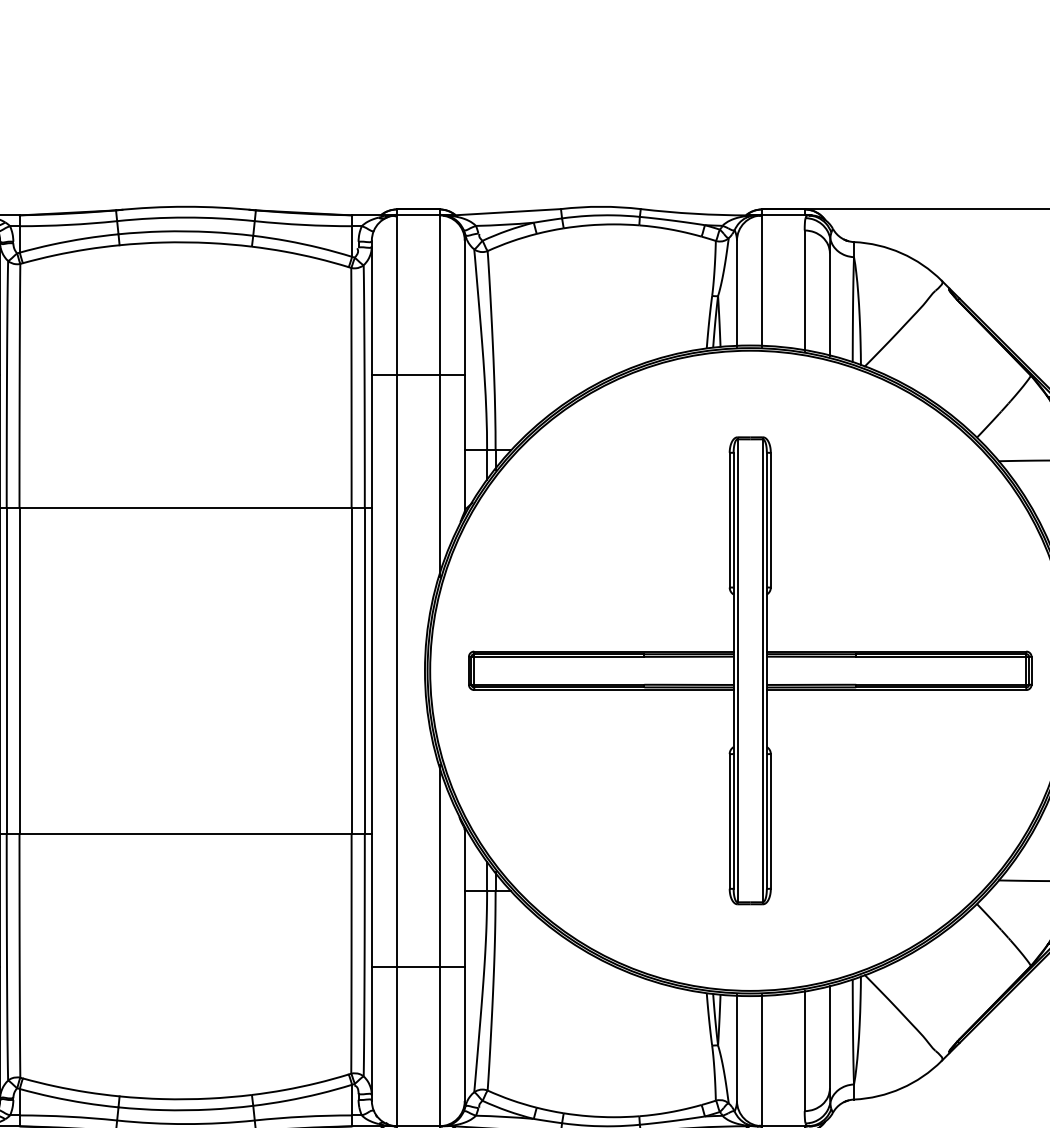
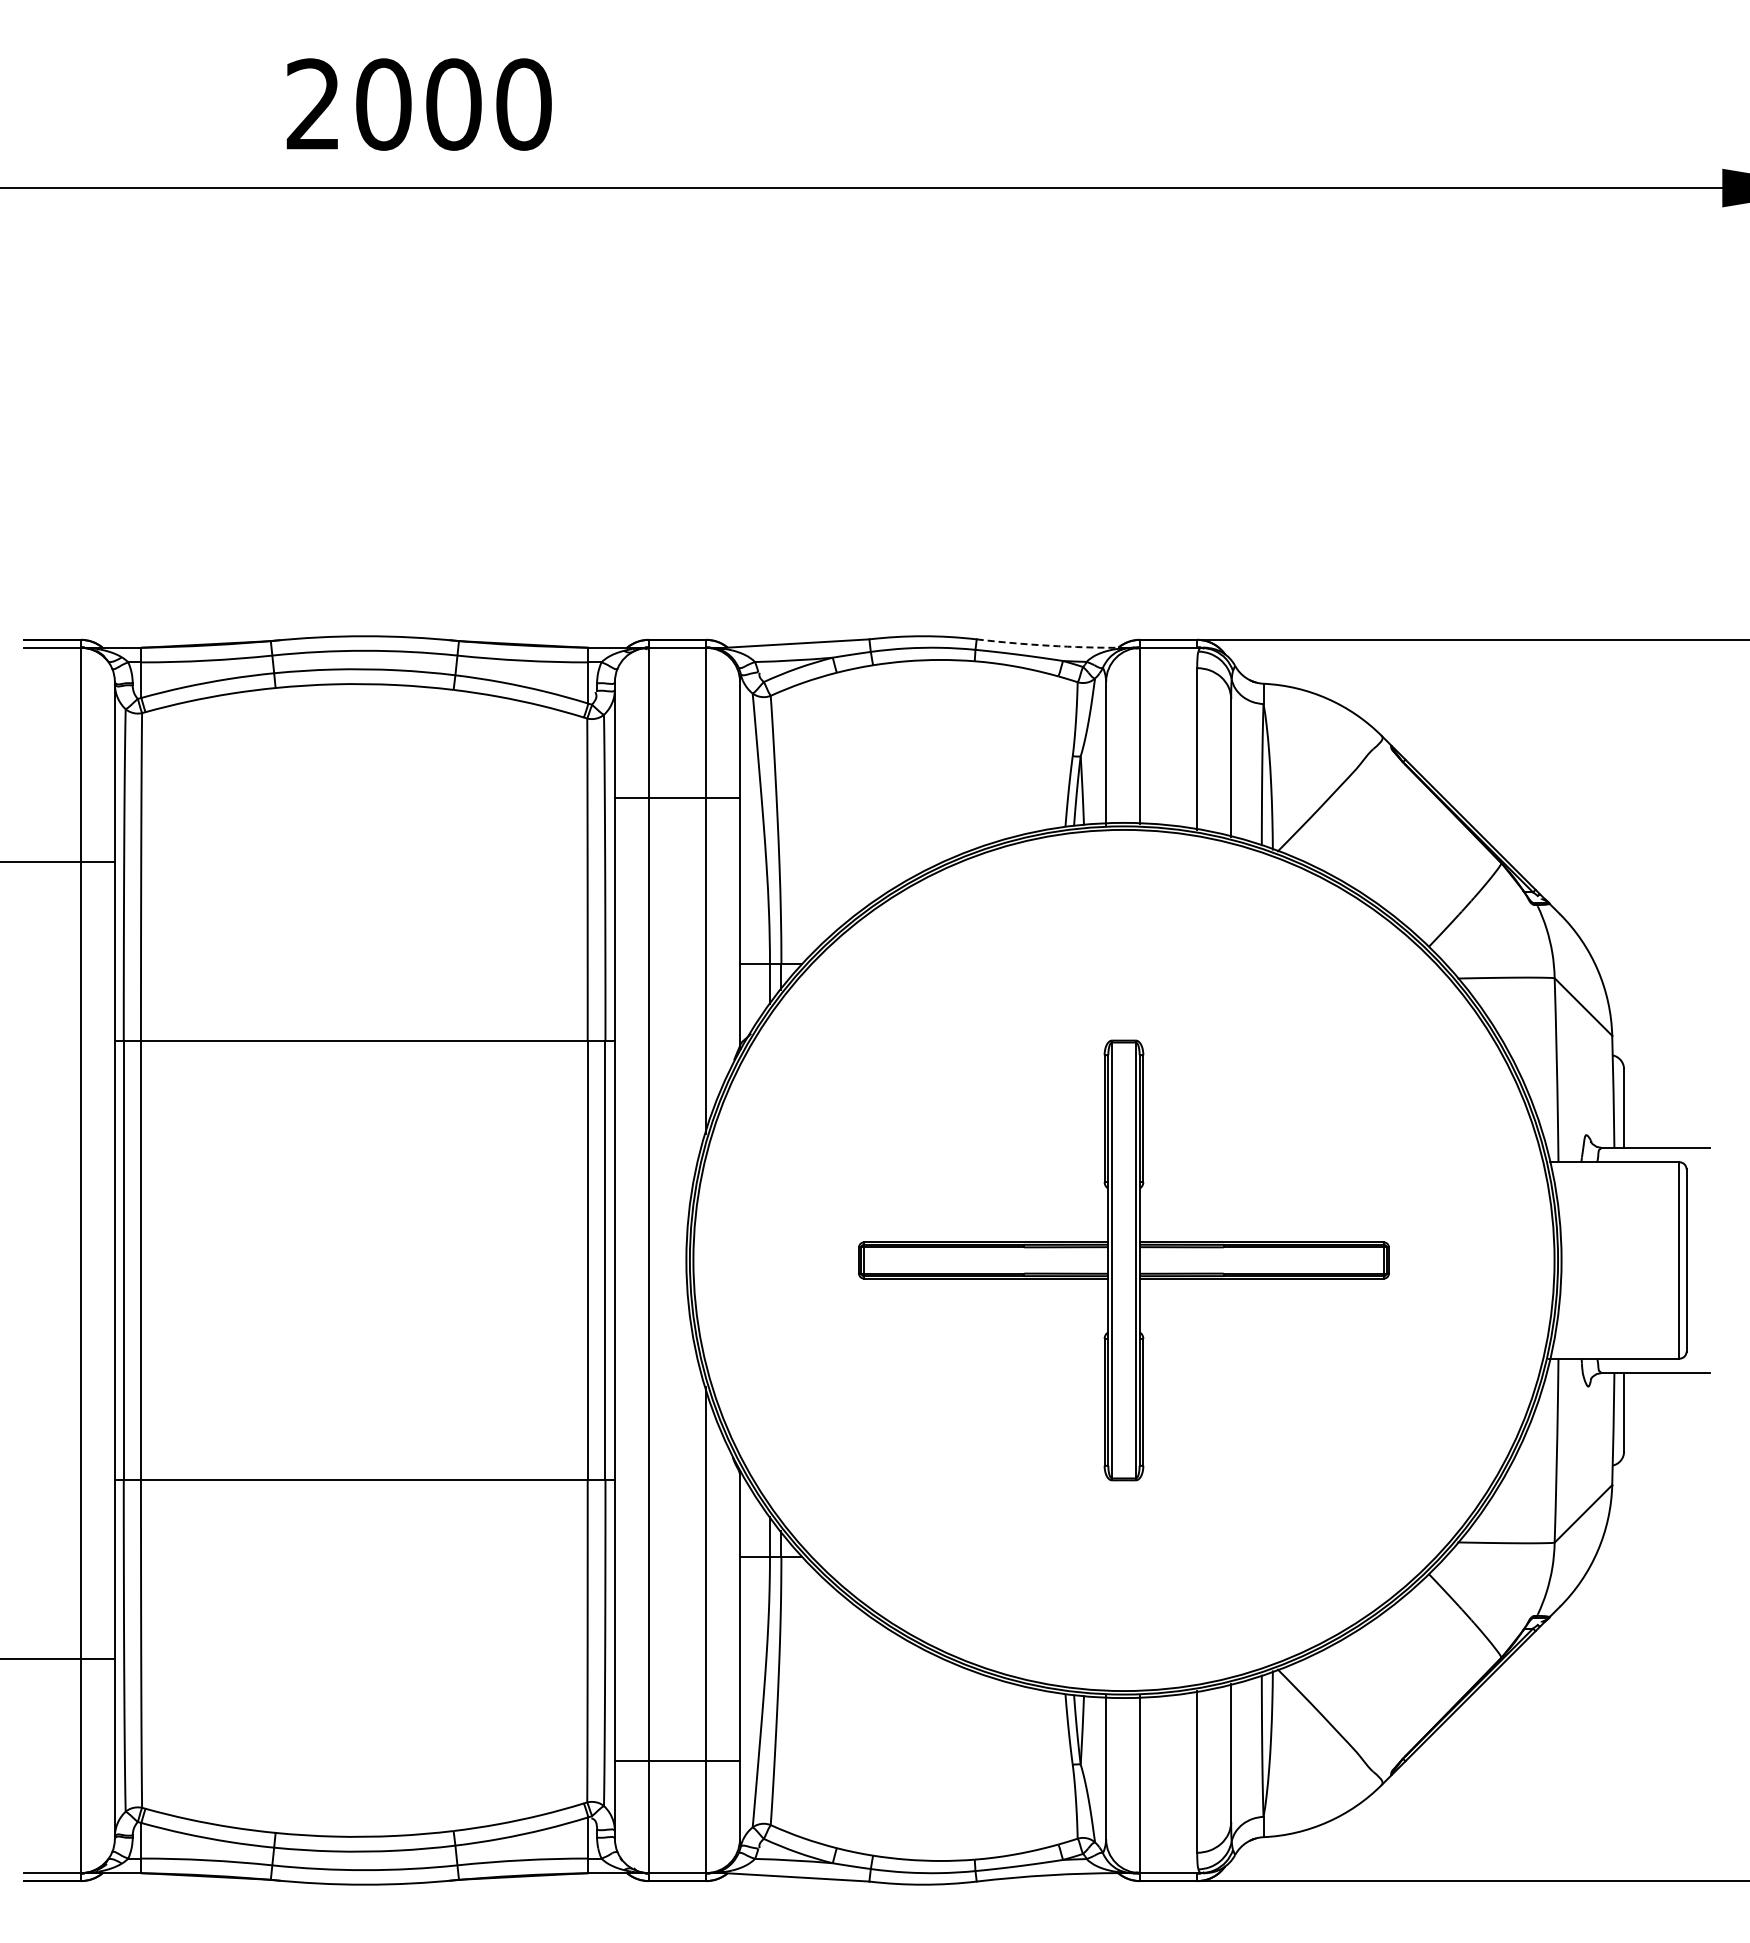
arc: (694, 213) -> (1049, 645), solid -> dashed
line: (417, 374) -> (676, 798), moved
part: (749, 670) -> (1123, 1260), size x0.7
line: (417, 966) -> (676, 1760), moved

